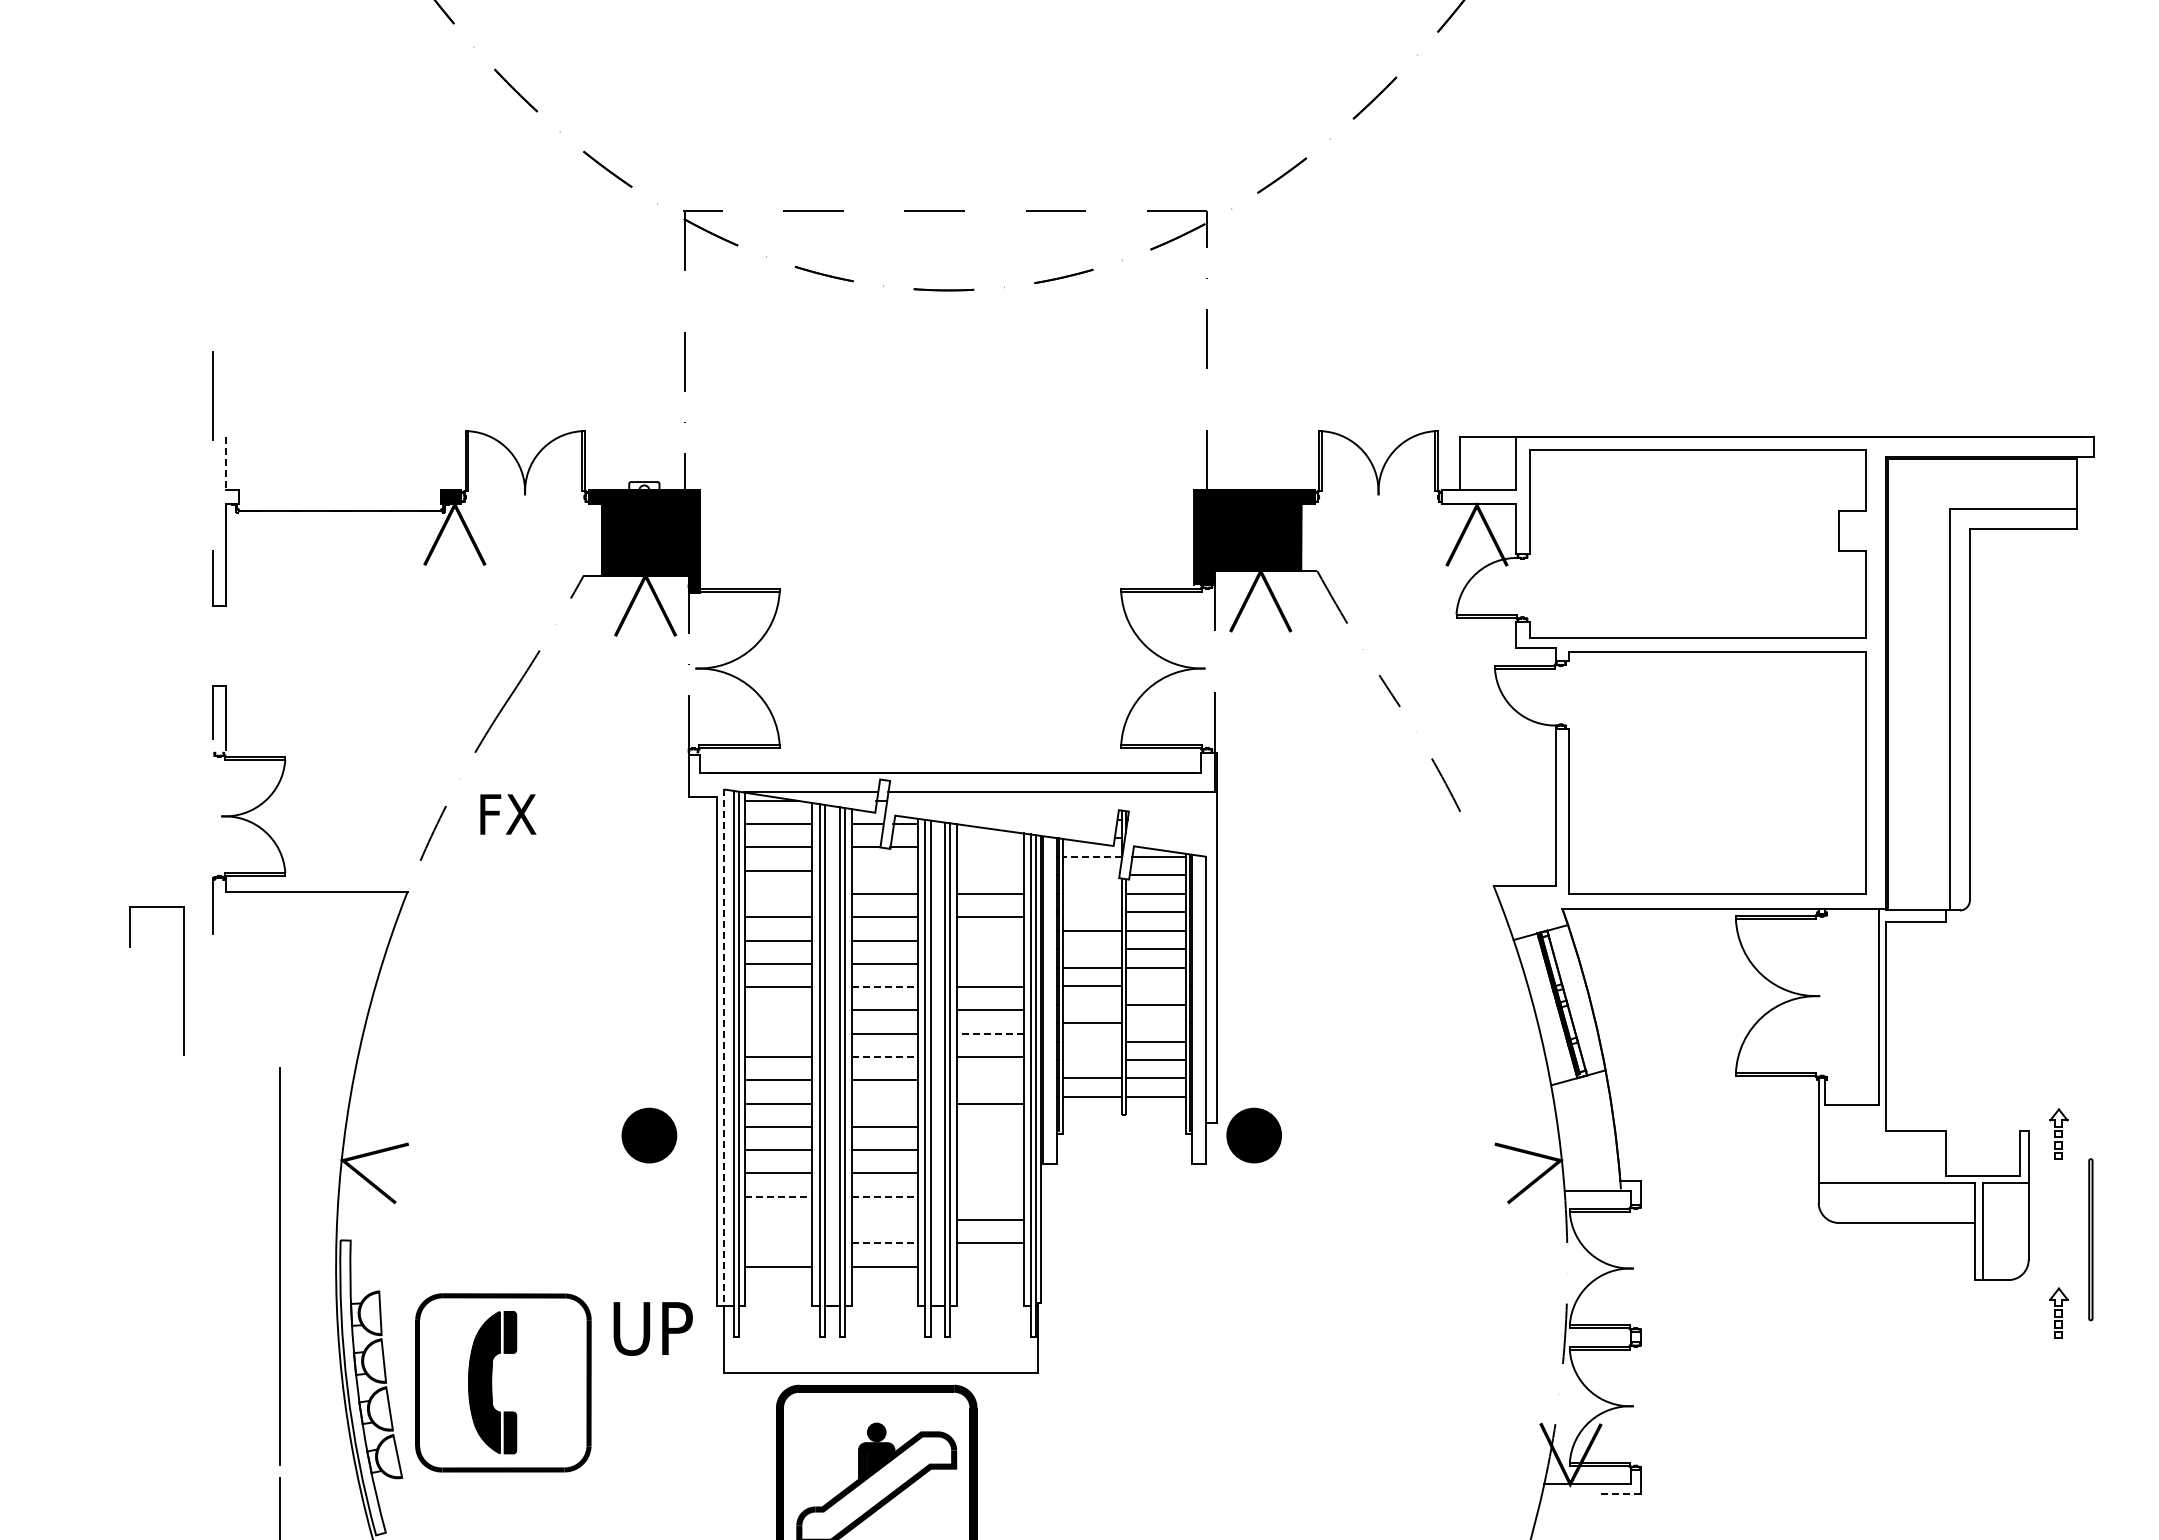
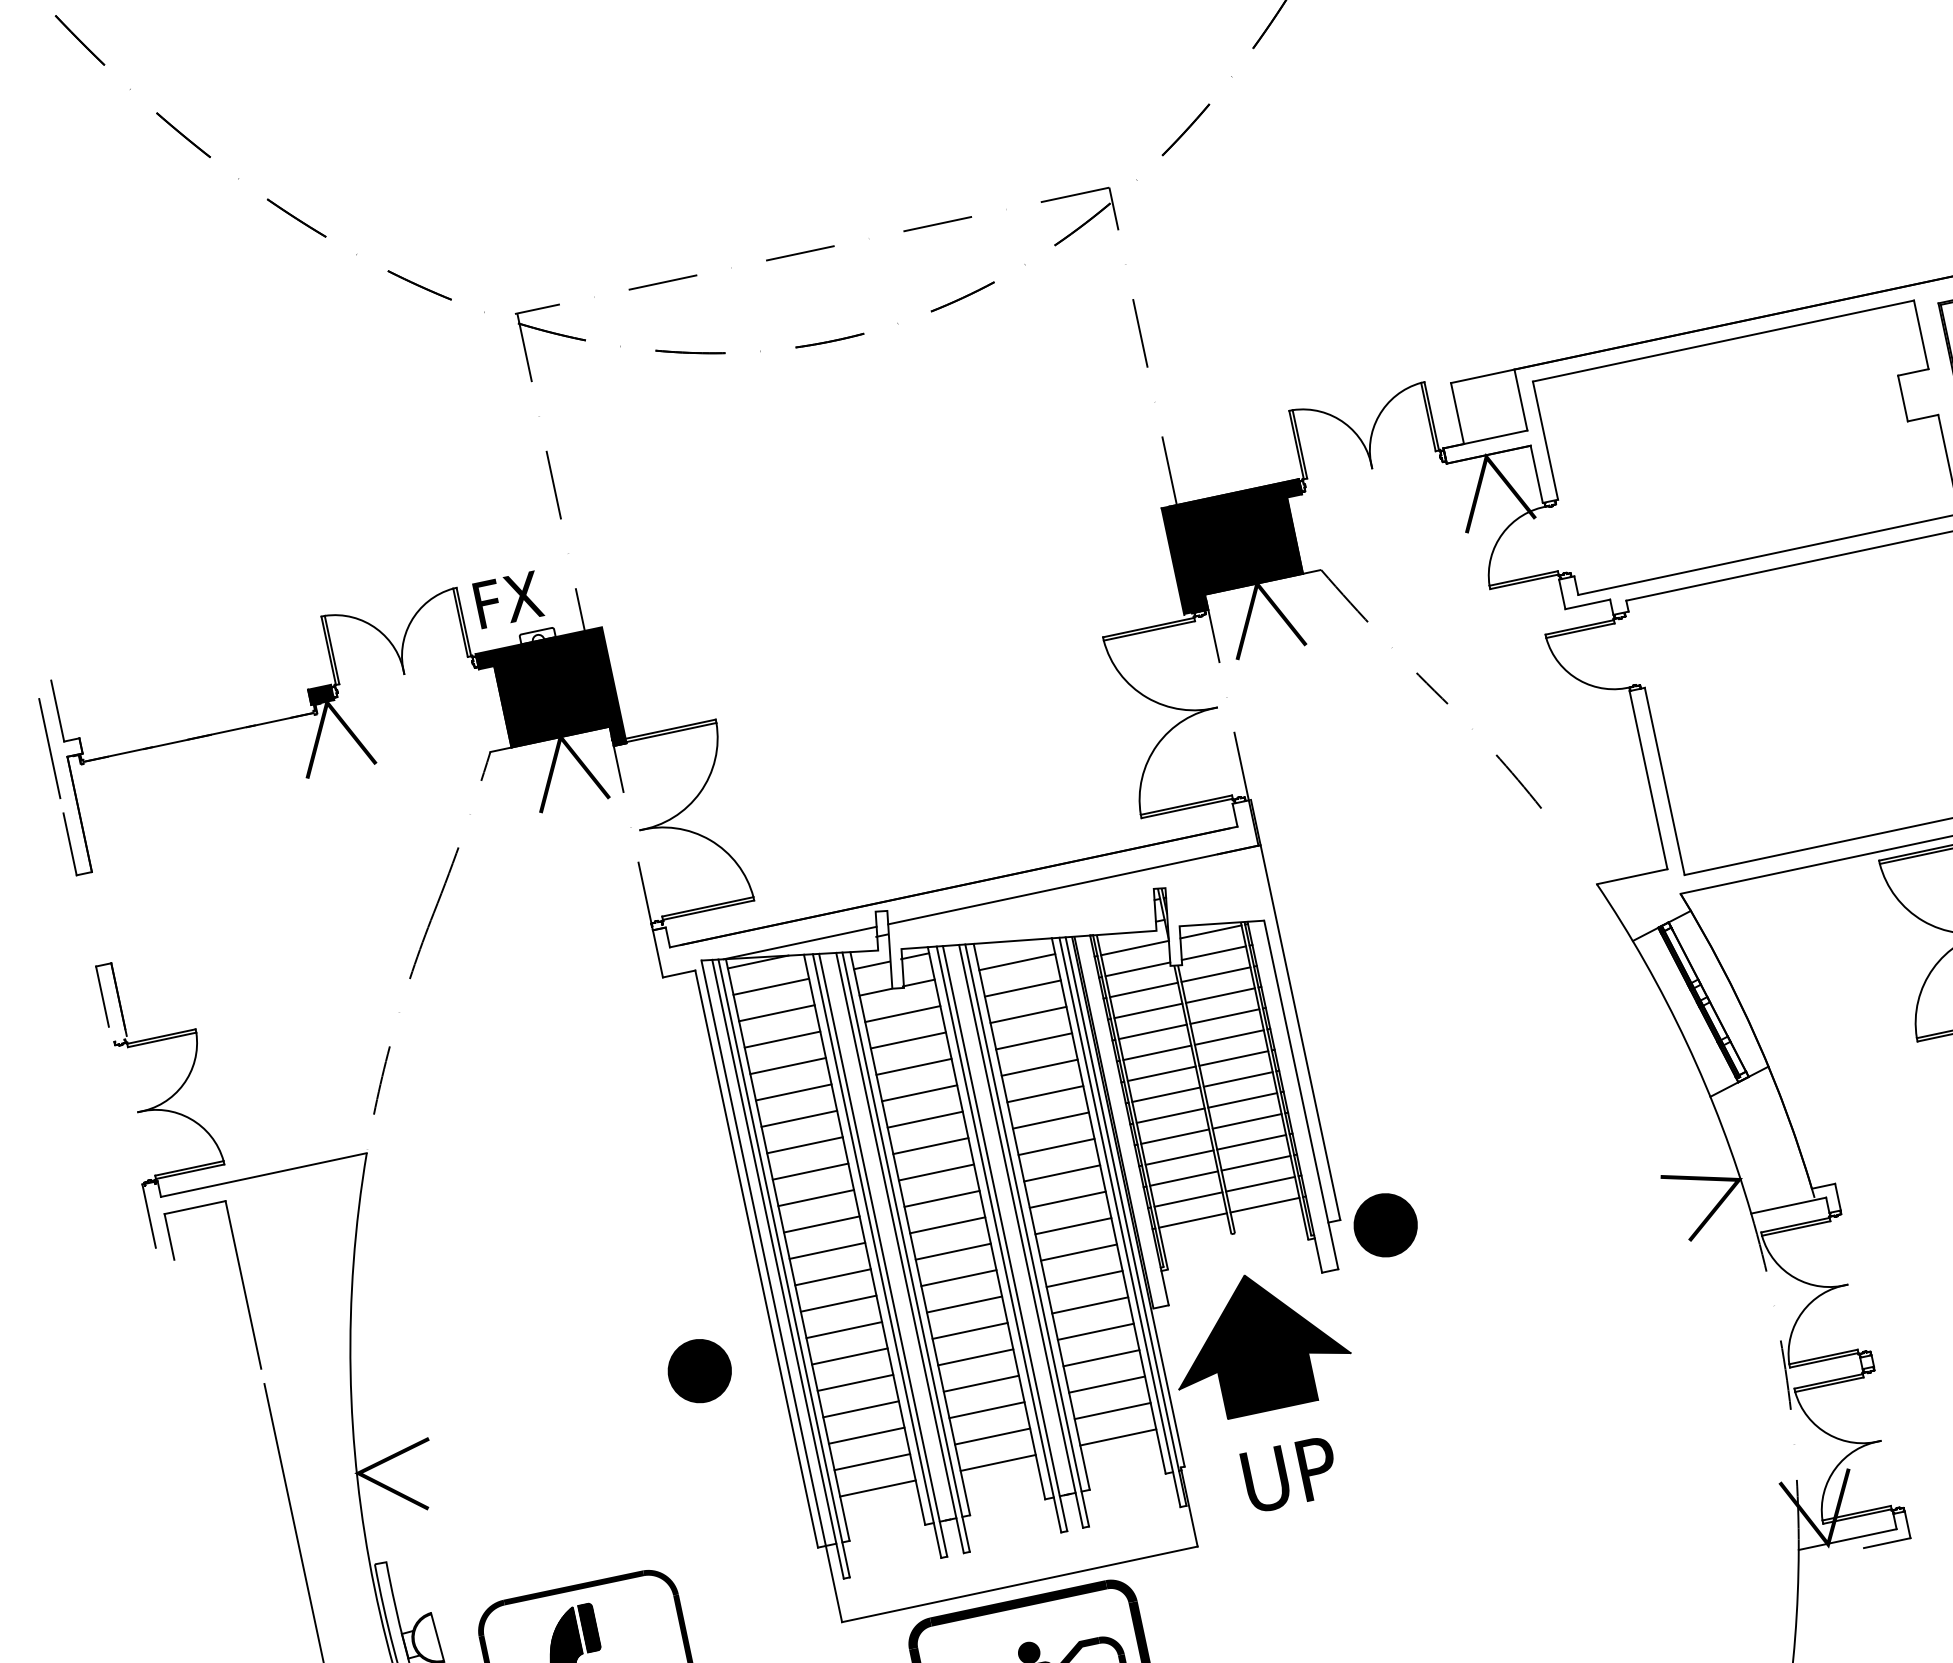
line: (212, 395) -> (49, 748), moved
line: (226, 463) -> (58, 710), dashed -> solid
text: (508, 814) -> (508, 599), moved
line: (990, 847) -> (1017, 962), added
line: (1092, 856) -> (1135, 947), dashed -> solid
line: (884, 870) -> (902, 1013), added
line: (990, 870) -> (1022, 988), added
line: (1090, 875) -> (1137, 969), added
line: (1092, 893) -> (1143, 989), added
line: (778, 894) -> (788, 1066), added
line: (1092, 912) -> (1148, 1011), added
line: (990, 940) -> (1039, 1067), added
line: (1092, 949) -> (1157, 1053), added
line: (990, 963) -> (1045, 1093), added
part: (183, 980) -> (242, 1284), moved
line: (1155, 986) -> (1237, 1080), added
line: (885, 987) -> (931, 1146), dashed -> solid
line: (1092, 1004) -> (1170, 1115), added
line: (778, 1010) -> (816, 1198), added
line: (1155, 1023) -> (1246, 1122), added
line: (778, 1033) -> (821, 1224), added
line: (990, 1033) -> (1062, 1173), dashed -> solid
line: (1092, 1041) -> (1179, 1157), added
line: (724, 1048) -> (763, 1254), dashed -> solid
line: (885, 1057) -> (948, 1225), dashed -> solid
line: (1092, 1060) -> (1184, 1179), added
line: (990, 1080) -> (1073, 1226), added
line: (884, 1103) -> (958, 1278), added
line: (990, 1126) -> (1084, 1278), added
line: (990, 1150) -> (1090, 1305), added
line: (990, 1173) -> (1095, 1331), added
line: (779, 1196) -> (862, 1408), dashed -> solid
line: (885, 1196) -> (982, 1383), dashed -> solid
line: (990, 1196) -> (1101, 1357), added
part: (1125, 1211) -> (1258, 1342), added
line: (778, 1220) -> (866, 1436), added
line: (884, 1220) -> (986, 1410), added
line: (778, 1243) -> (872, 1462), added
line: (885, 1243) -> (993, 1436), dashed -> solid
line: (990, 1266) -> (1118, 1437), added
text: (652, 1328) -> (1289, 1474), moved
line: (1620, 1493) -> (1887, 1542), dashed -> solid

